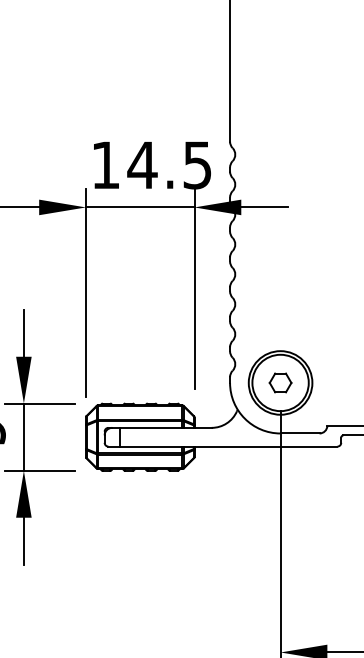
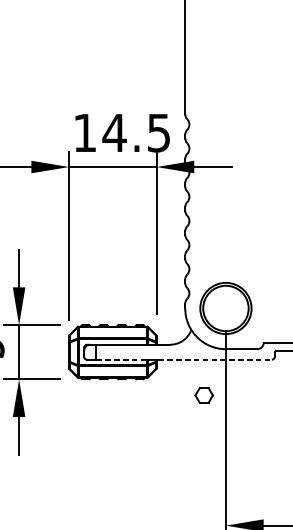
part: (280, 382) -> (204, 395), moved
line: (228, 446) -> (183, 359), solid -> dashed

